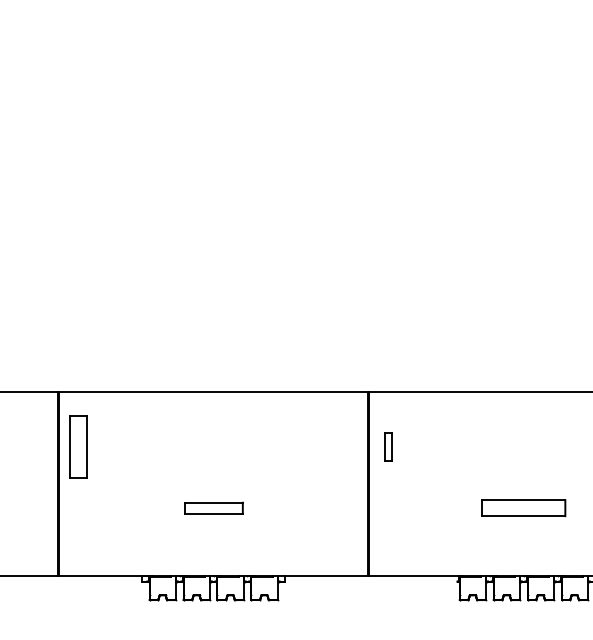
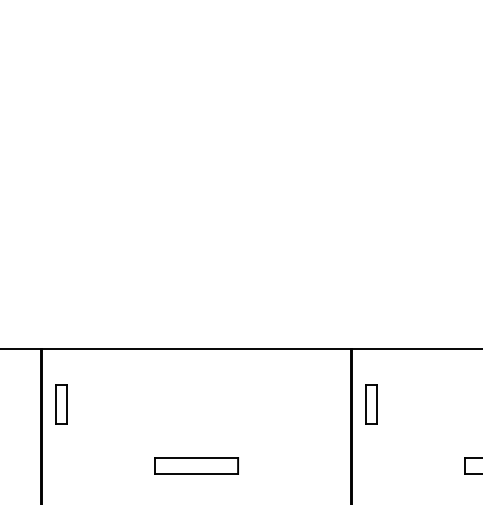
part: (78, 446) -> (61, 404), size x0.62
part: (388, 446) -> (371, 404), size x1.43
part: (213, 508) -> (196, 466), size x1.43

